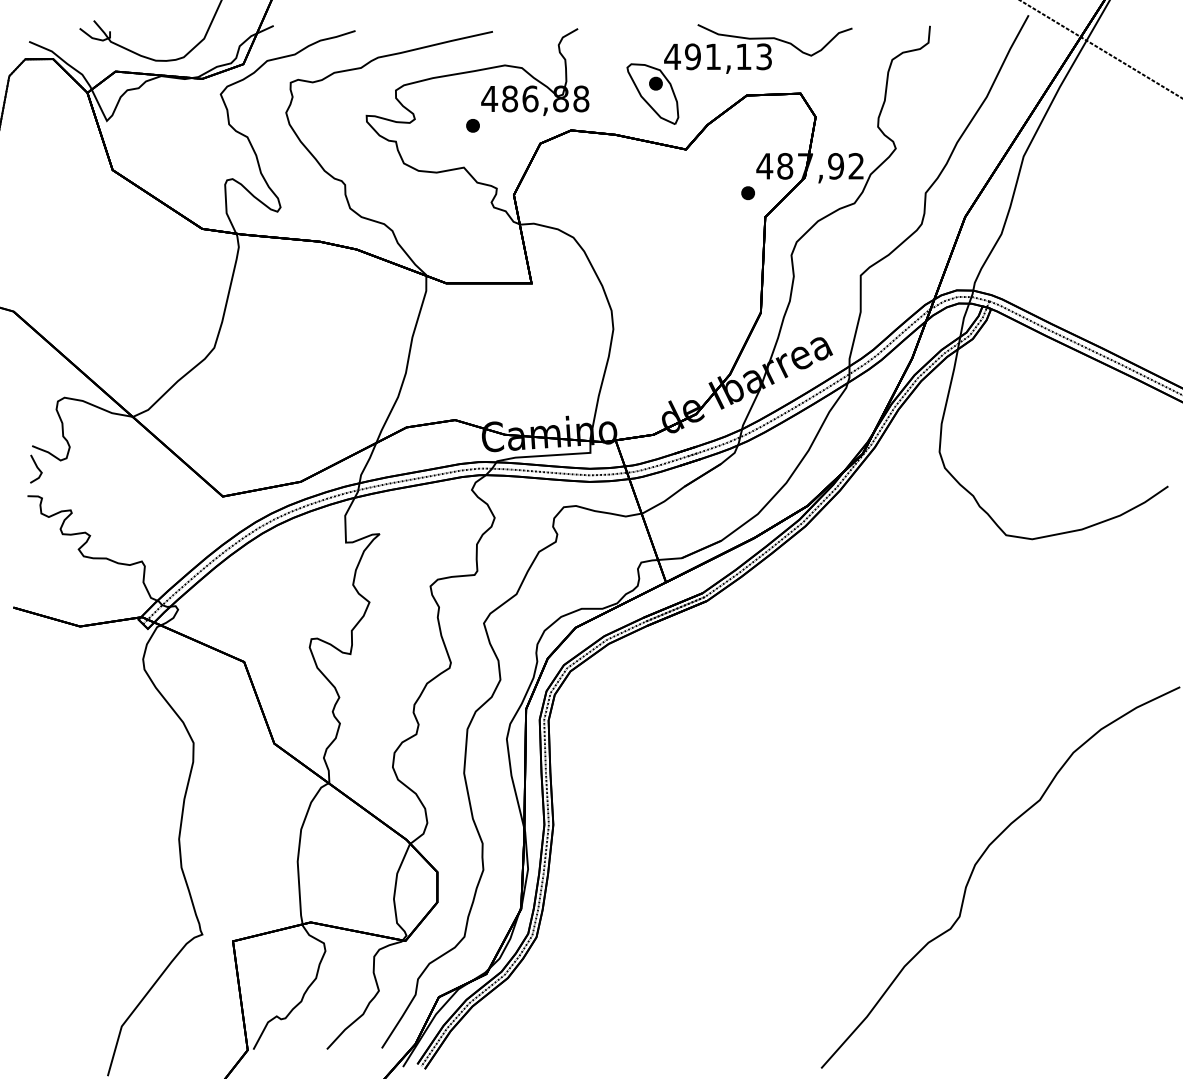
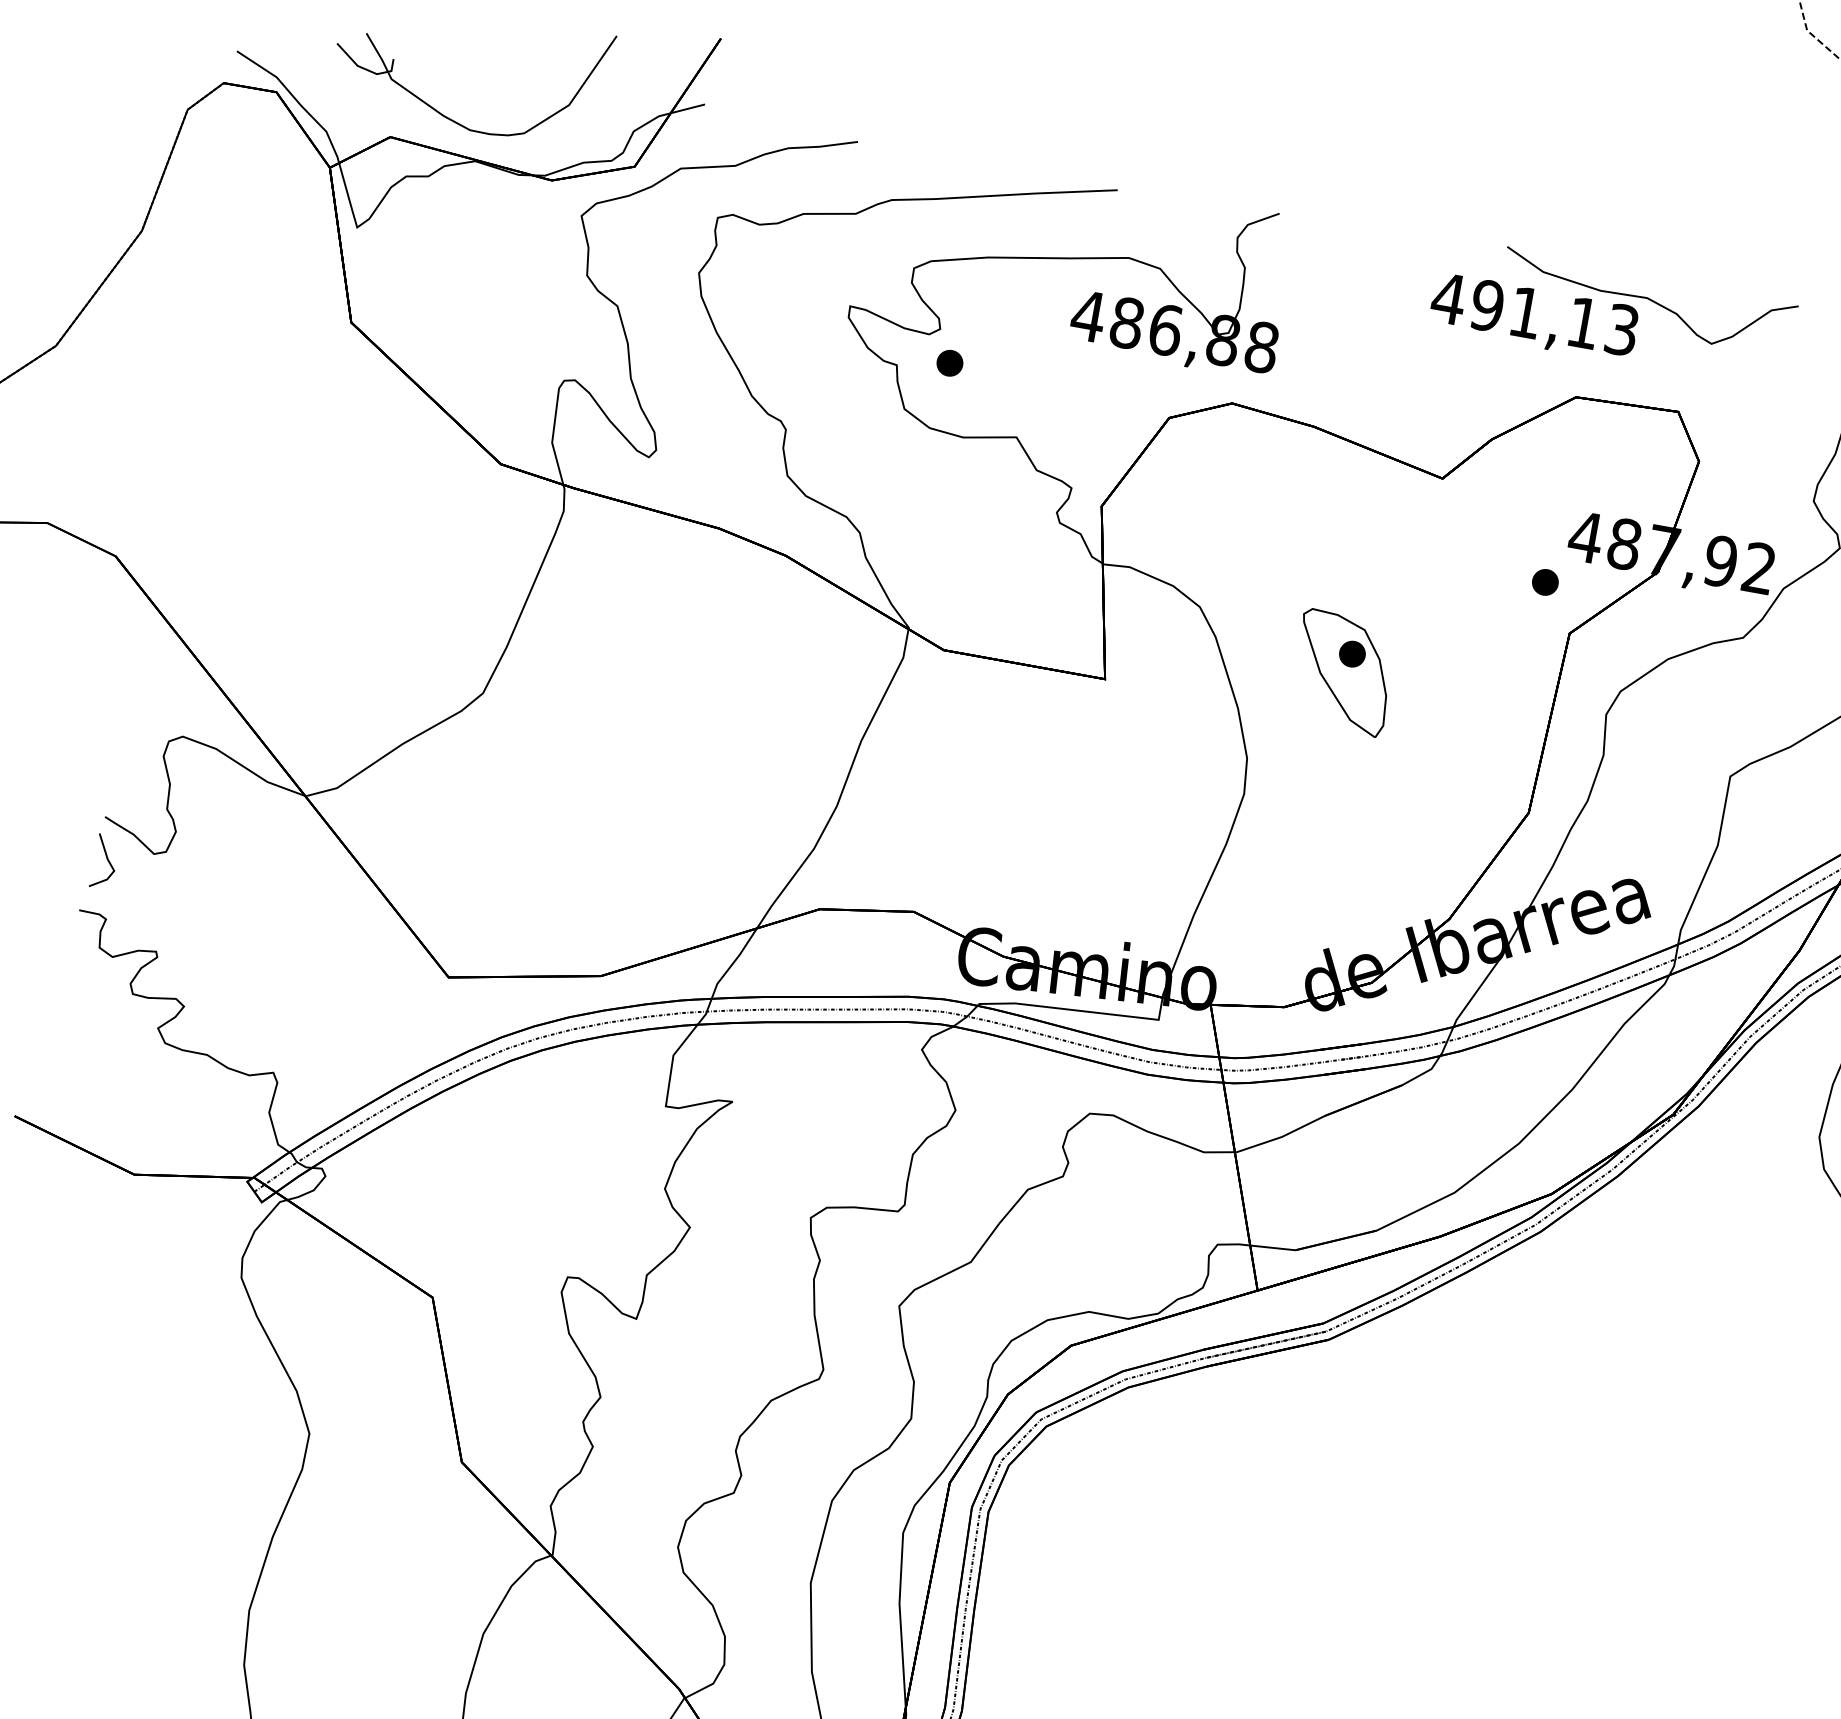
part: (652, 93) -> (1342, 671), moved
part: (472, 125) -> (949, 362), moved

